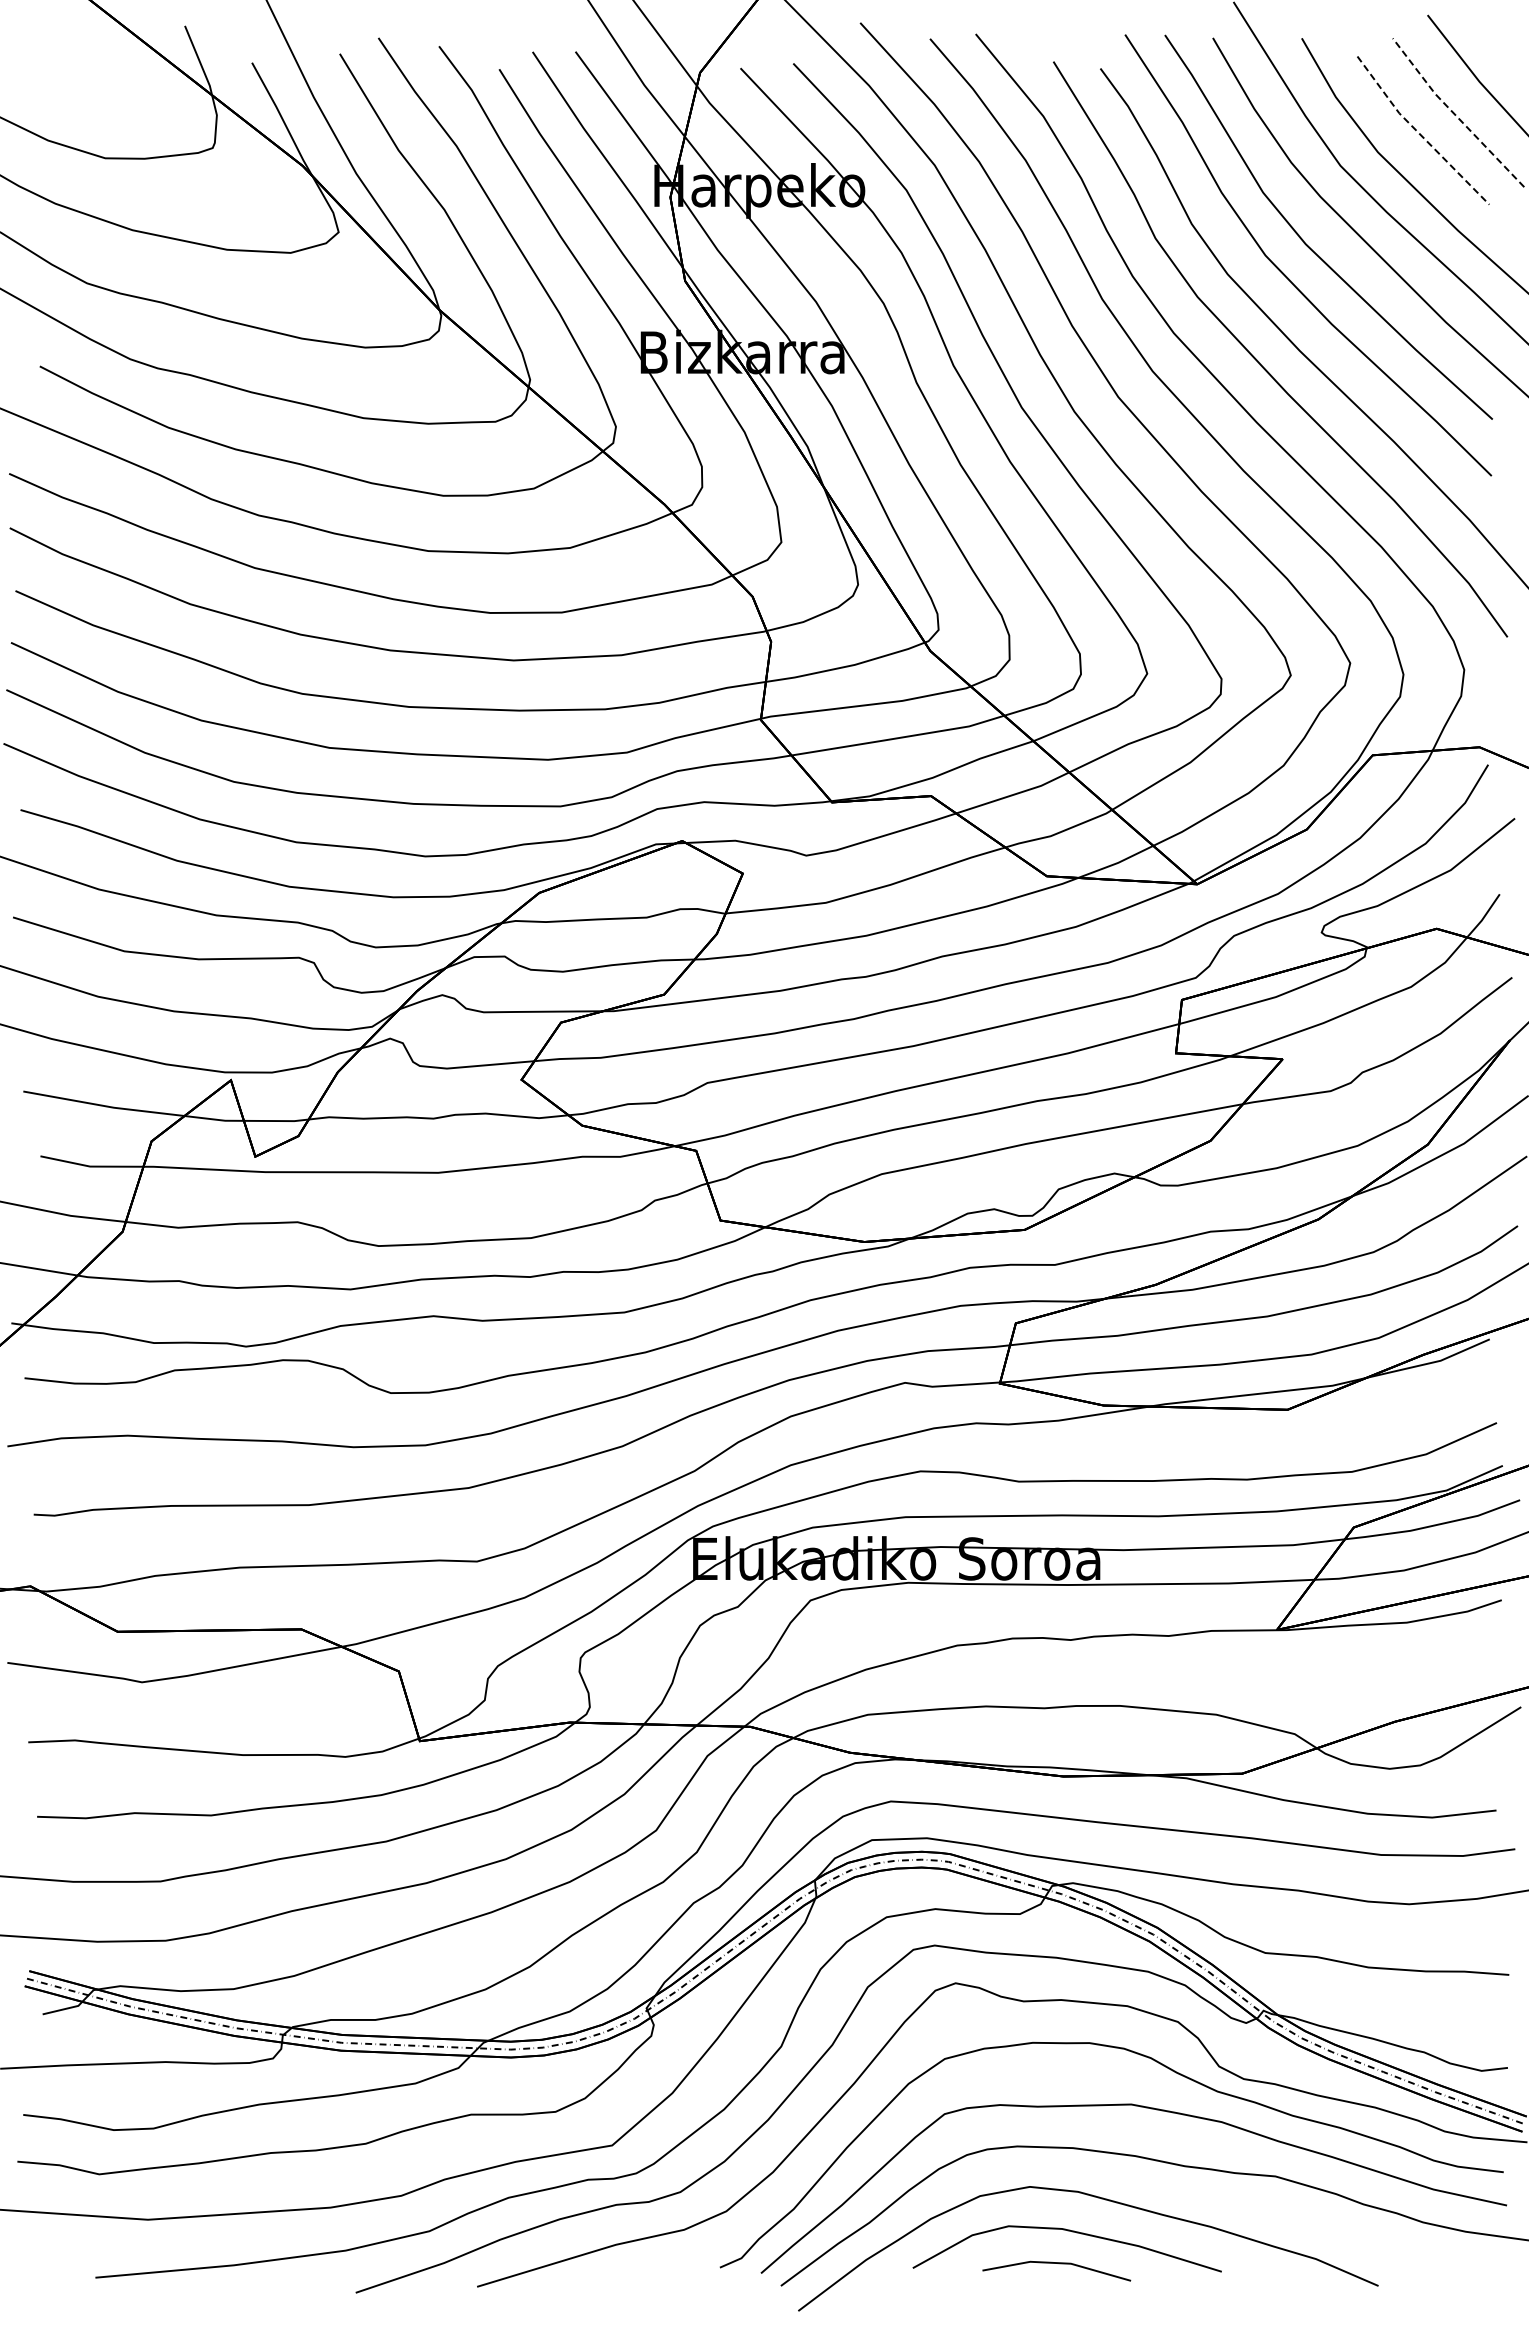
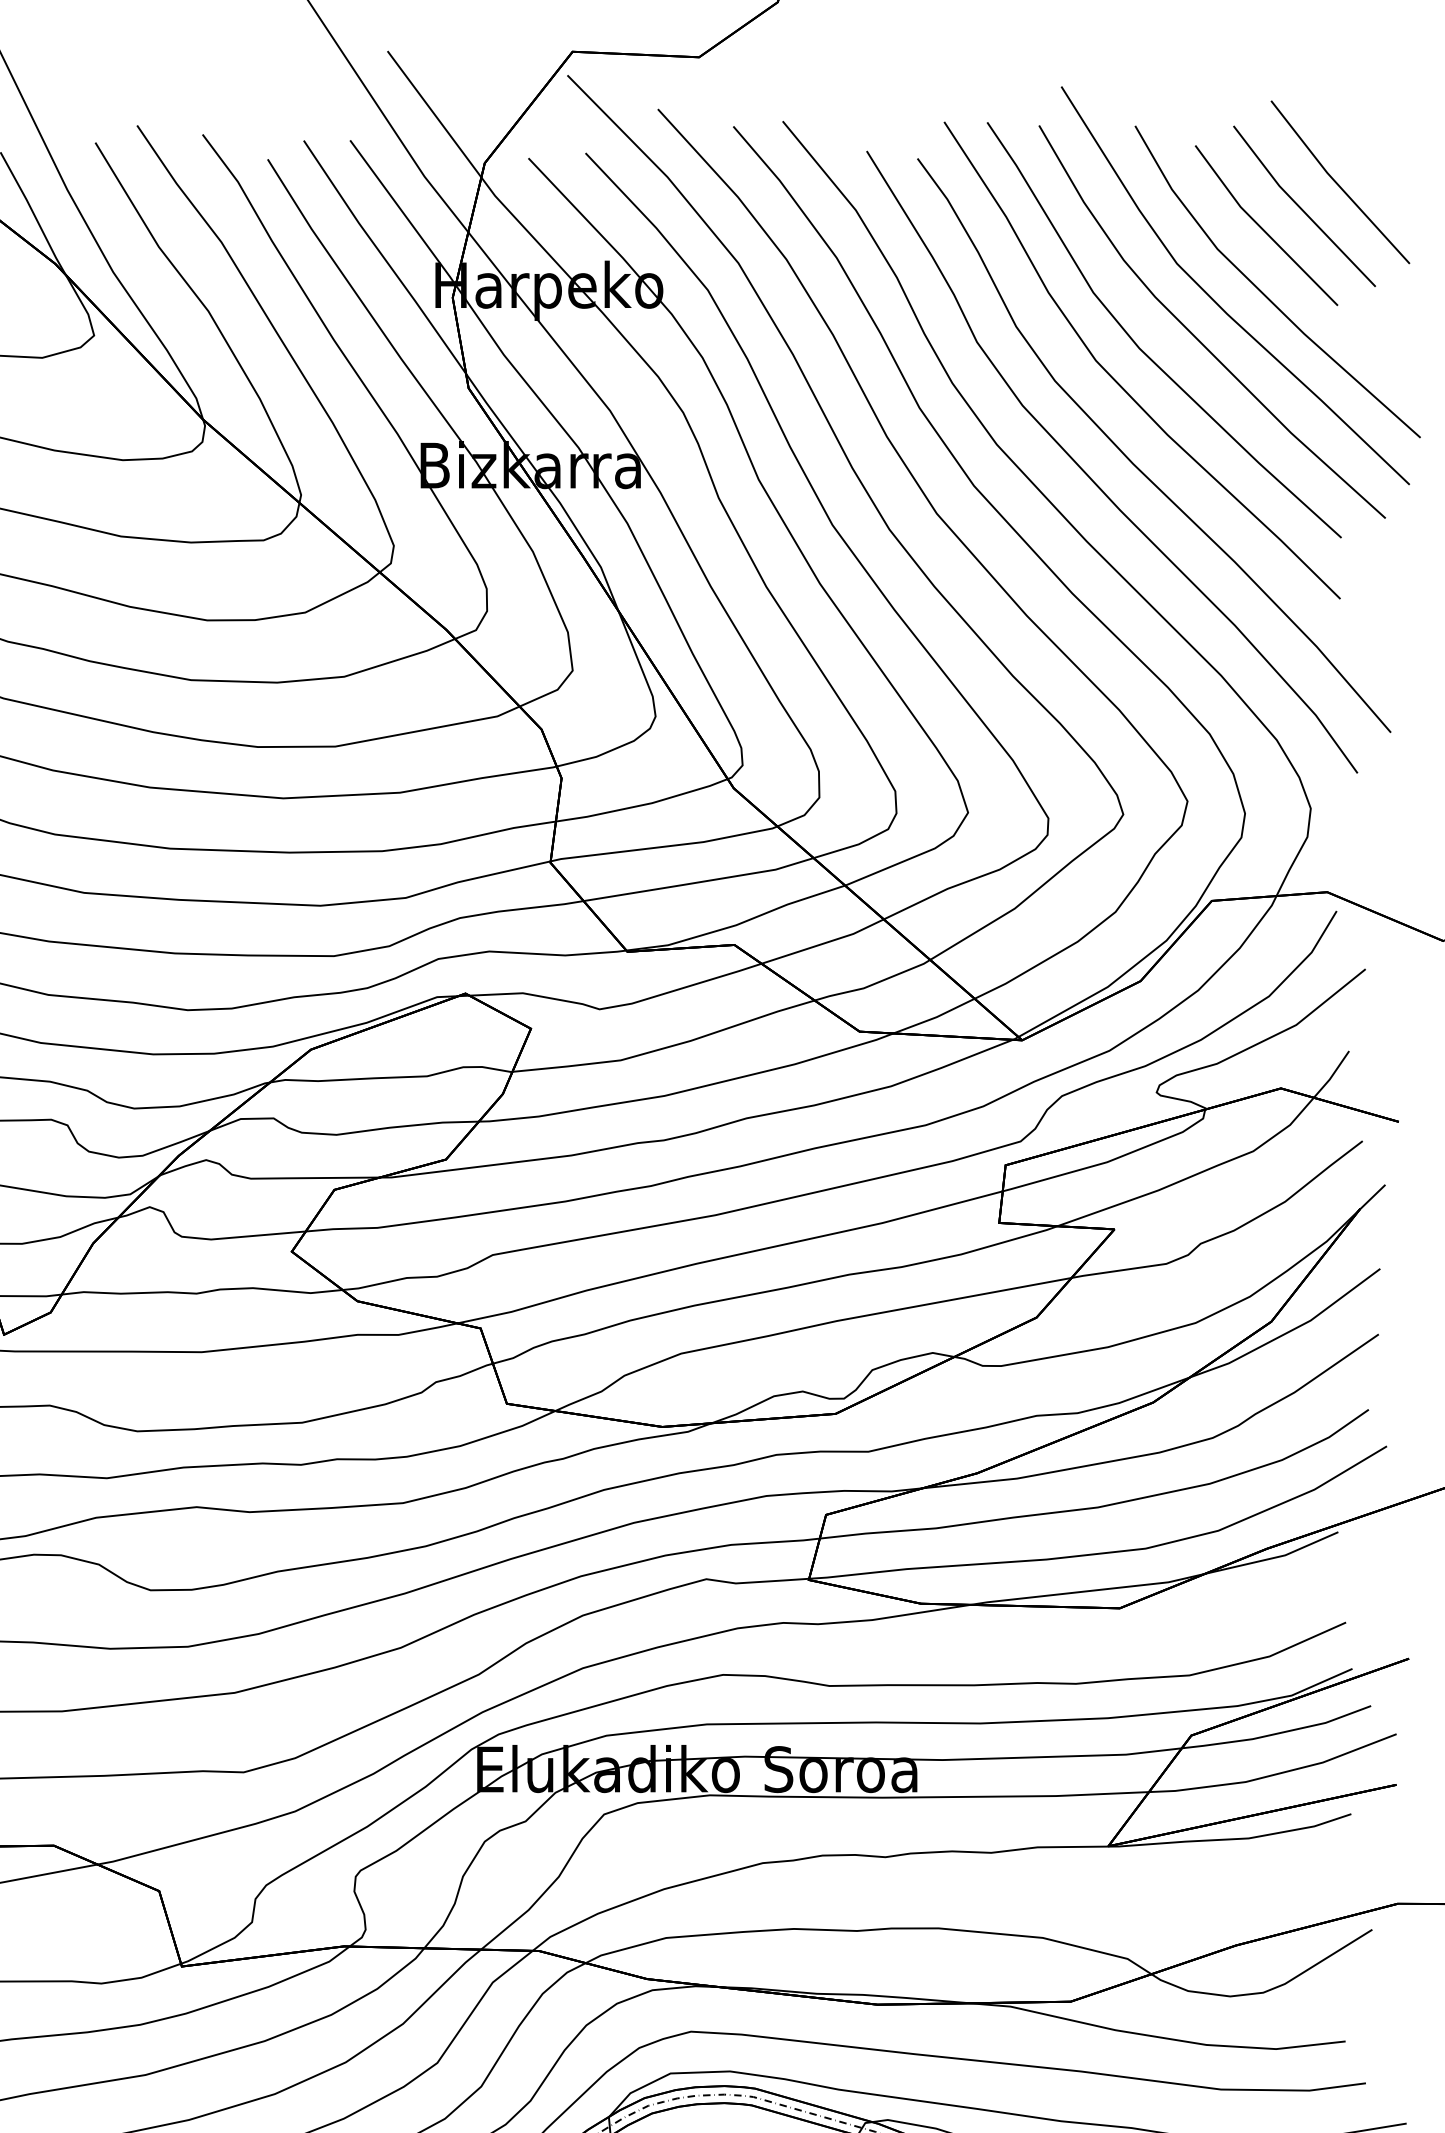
line: (1455, 114) -> (1301, 208), dashed -> solid
line: (1419, 133) -> (1262, 228), dashed -> solid

